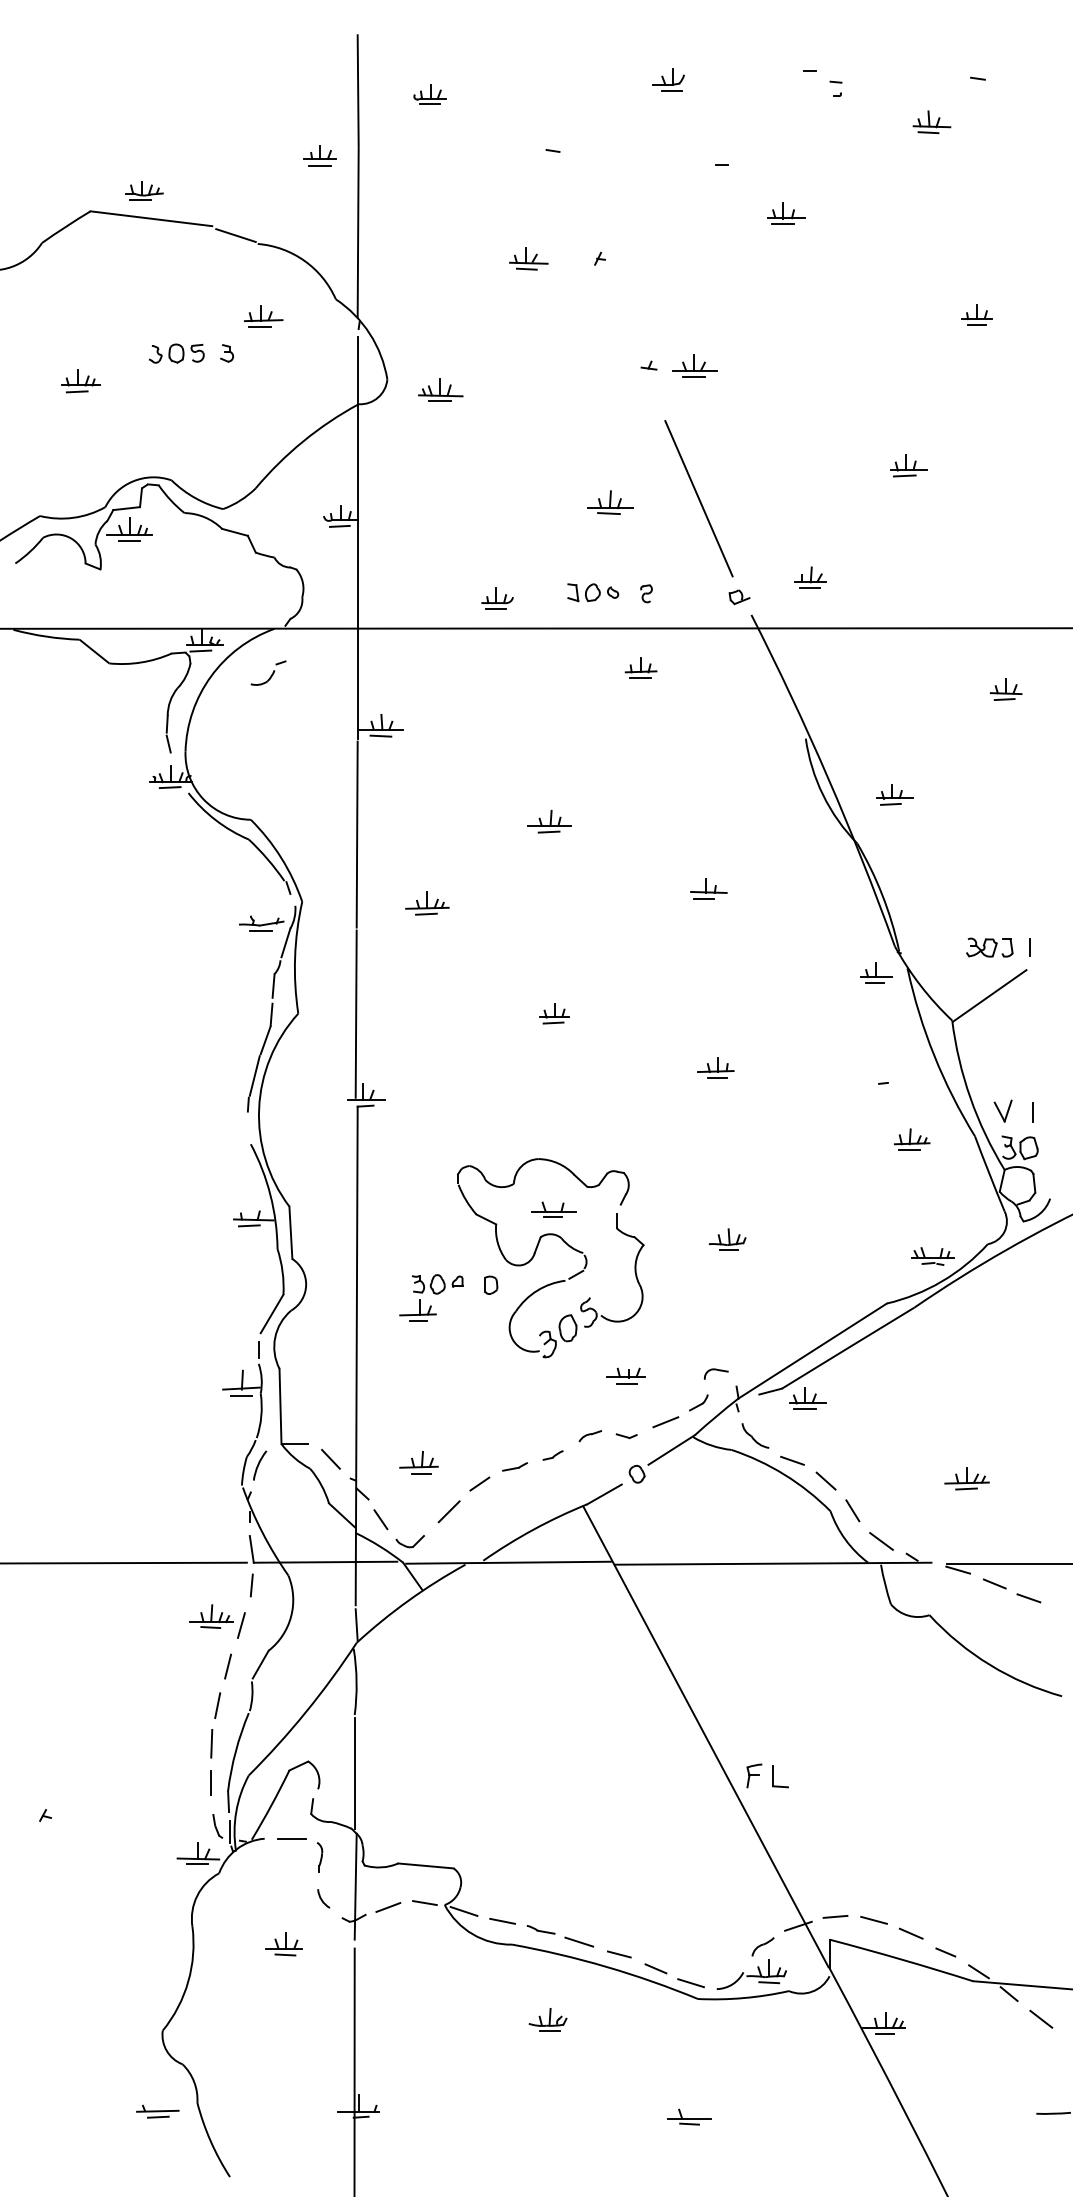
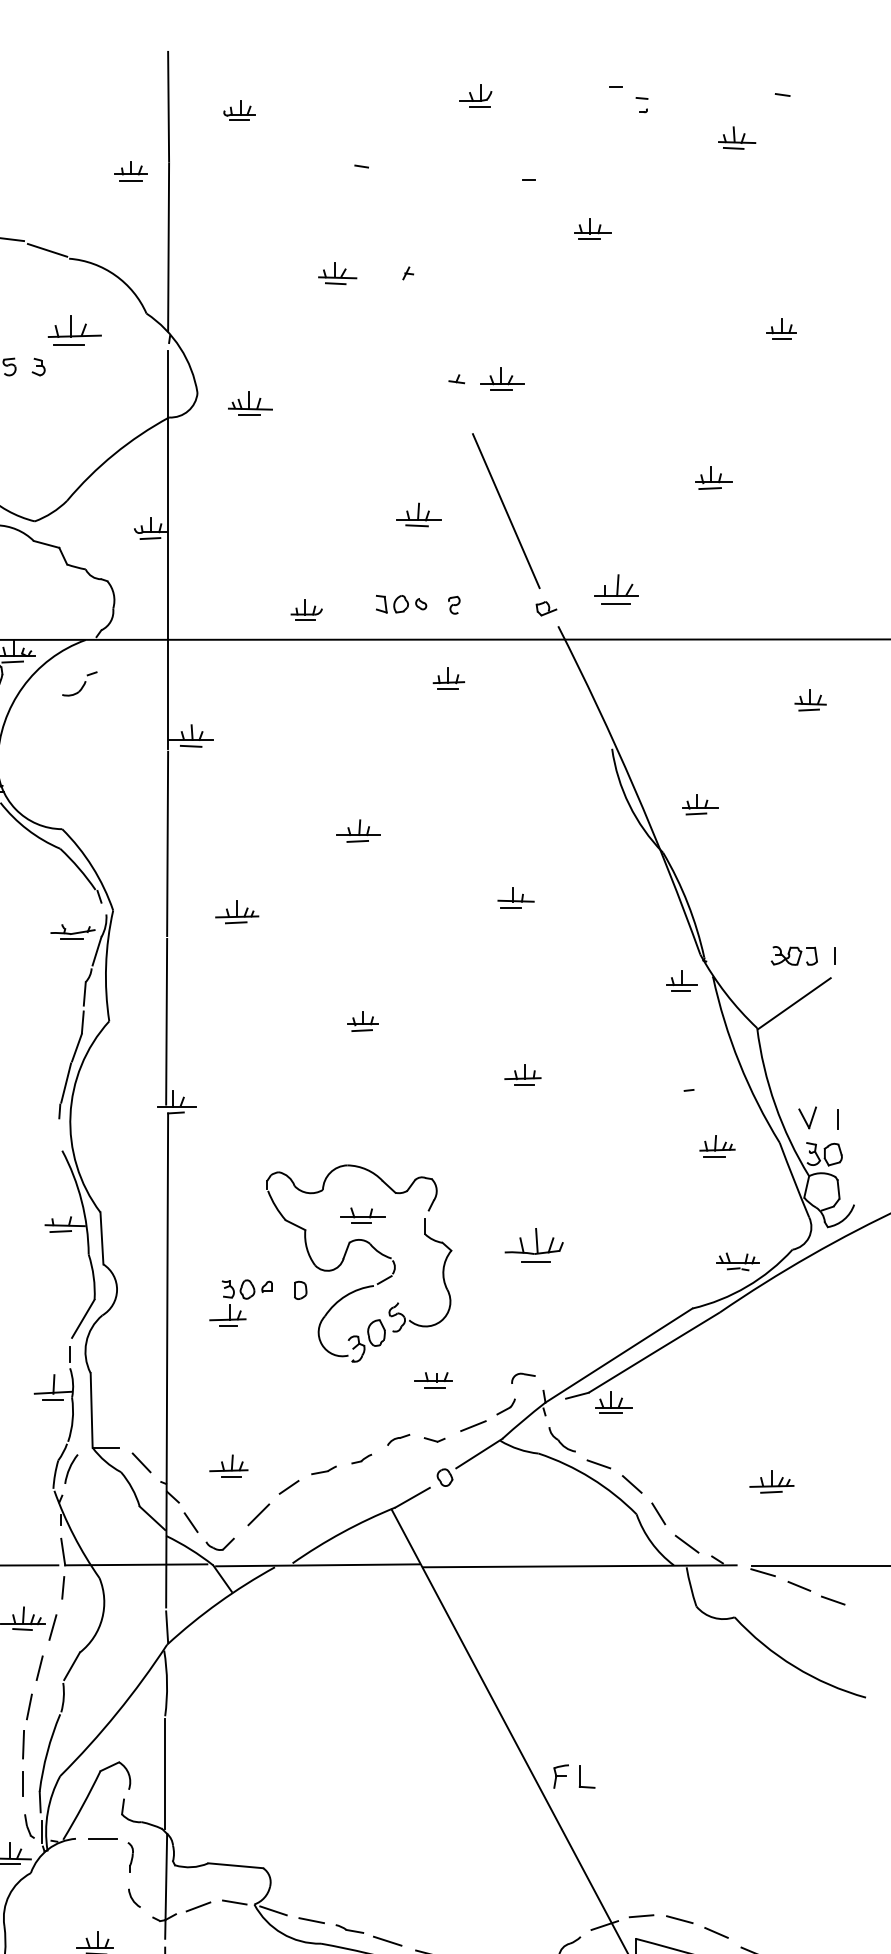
part: (263, 316) -> (74, 330), size x1.4
part: (810, 577) -> (616, 589), size x1.4
part: (727, 1239) -> (534, 1245), size x1.6

